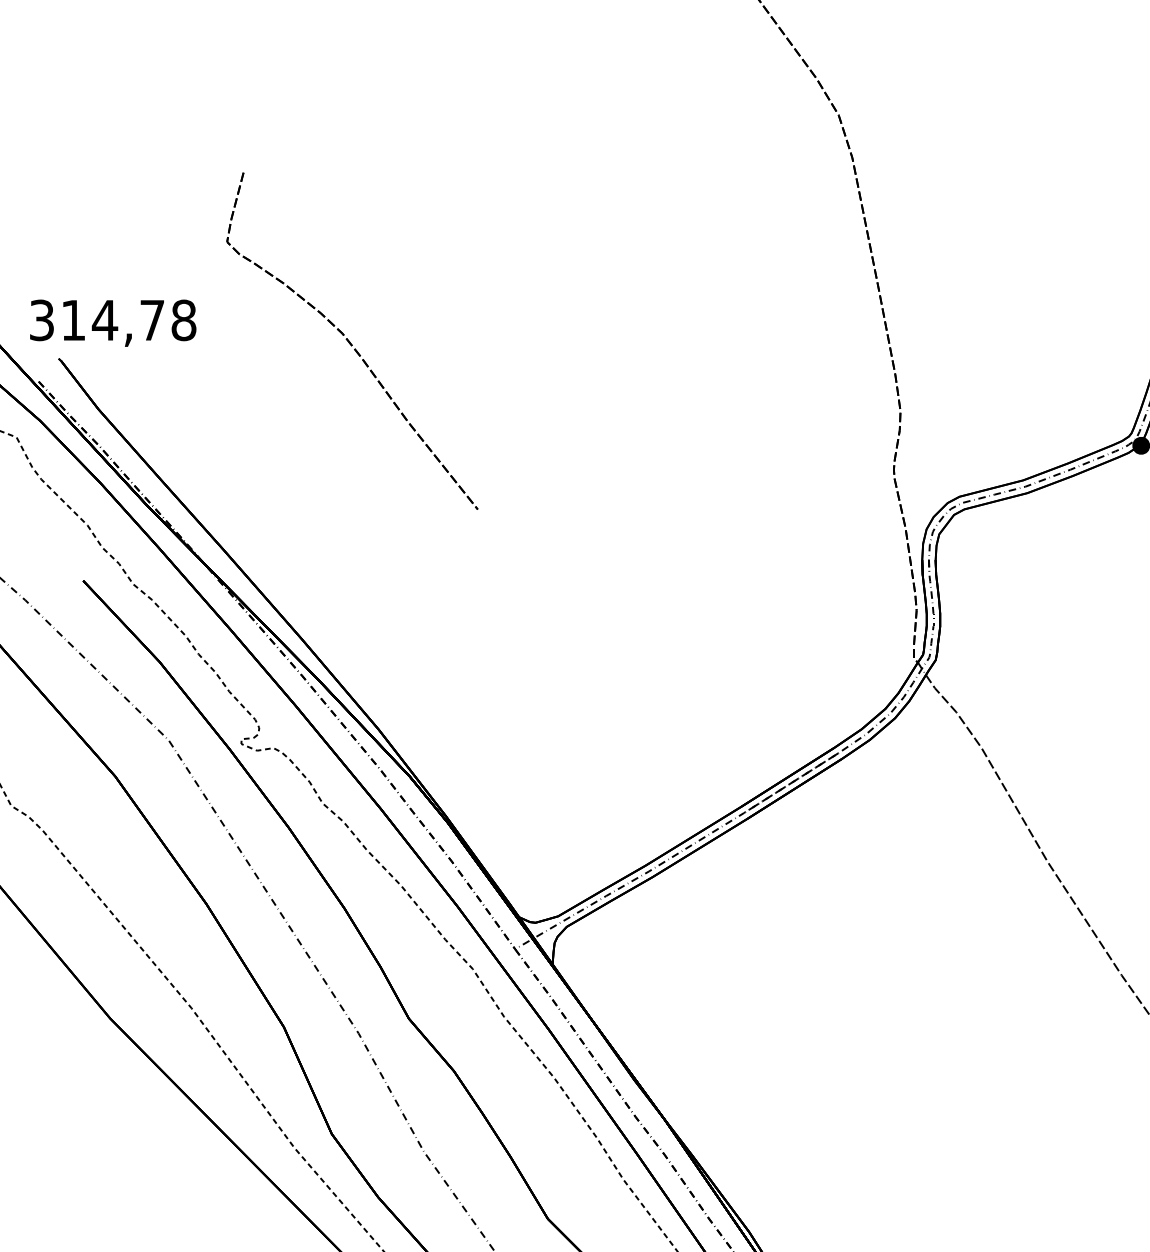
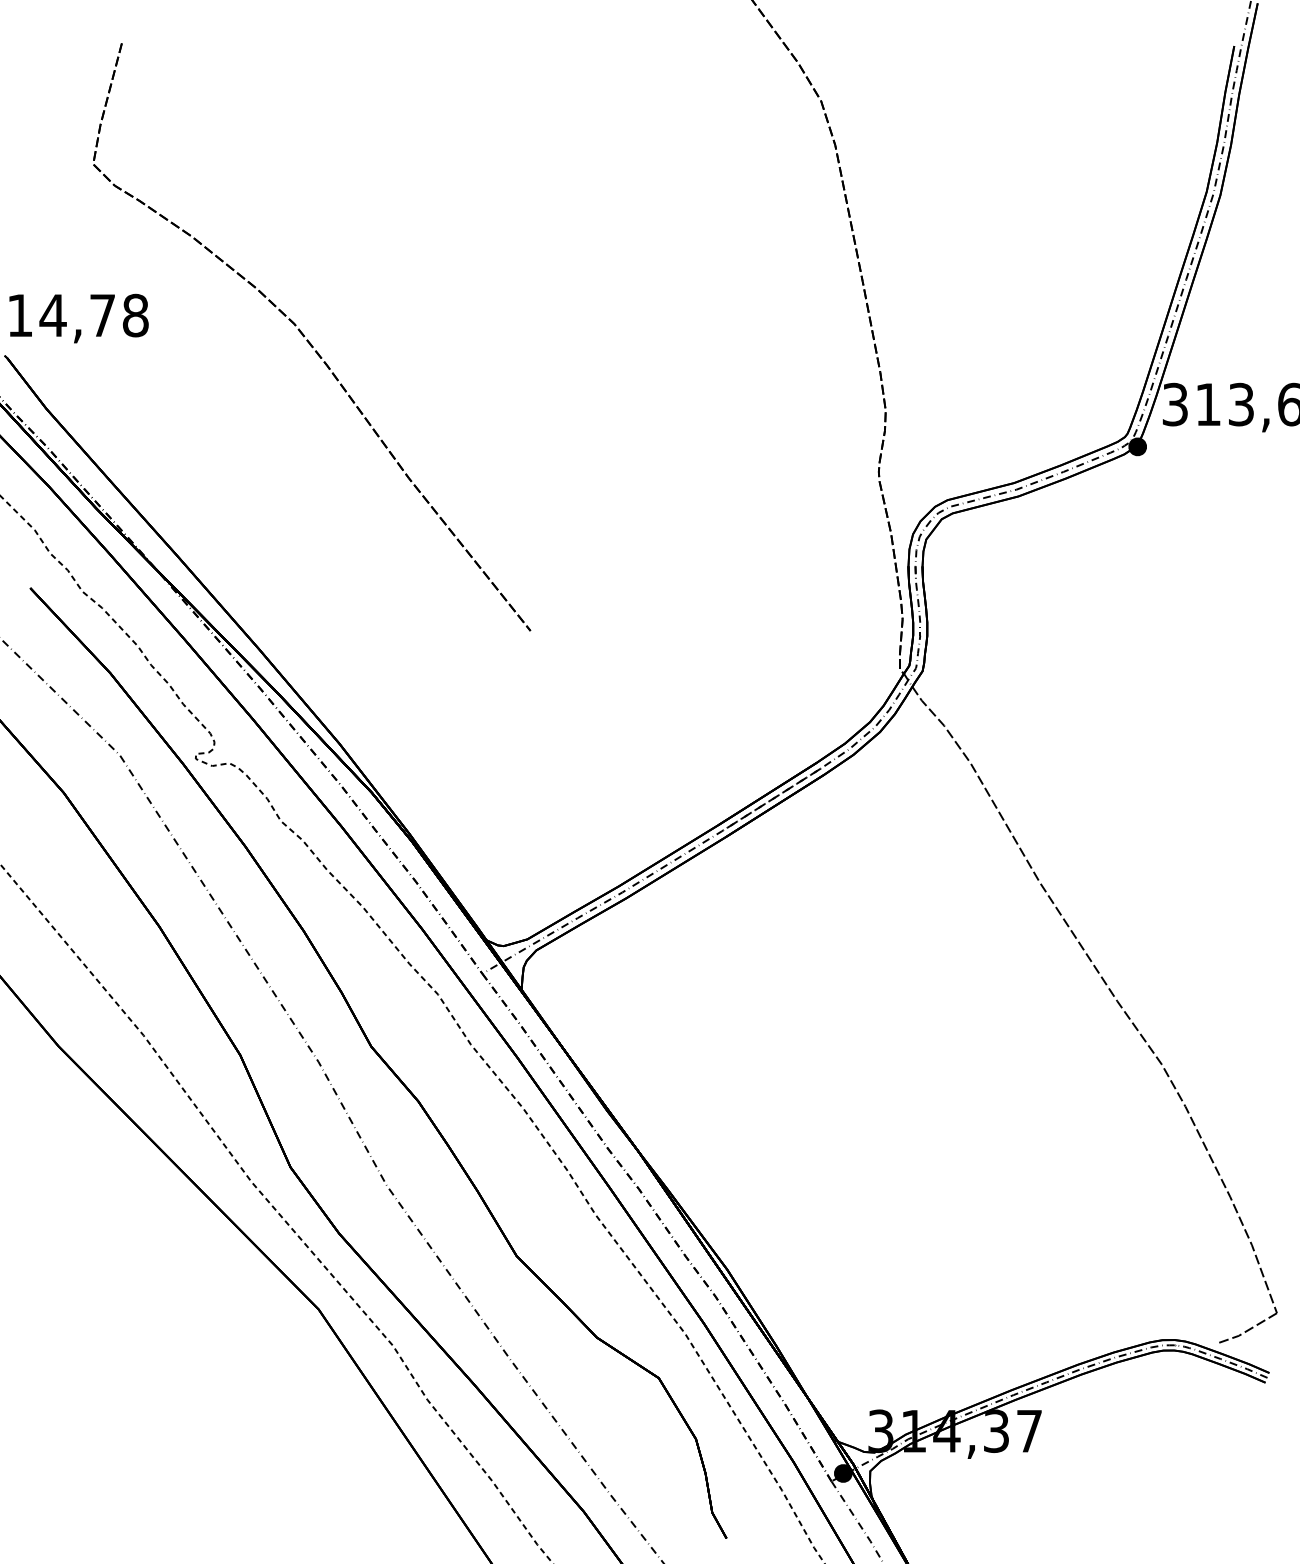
part: (352, 341) -> (312, 337), size x1.67

